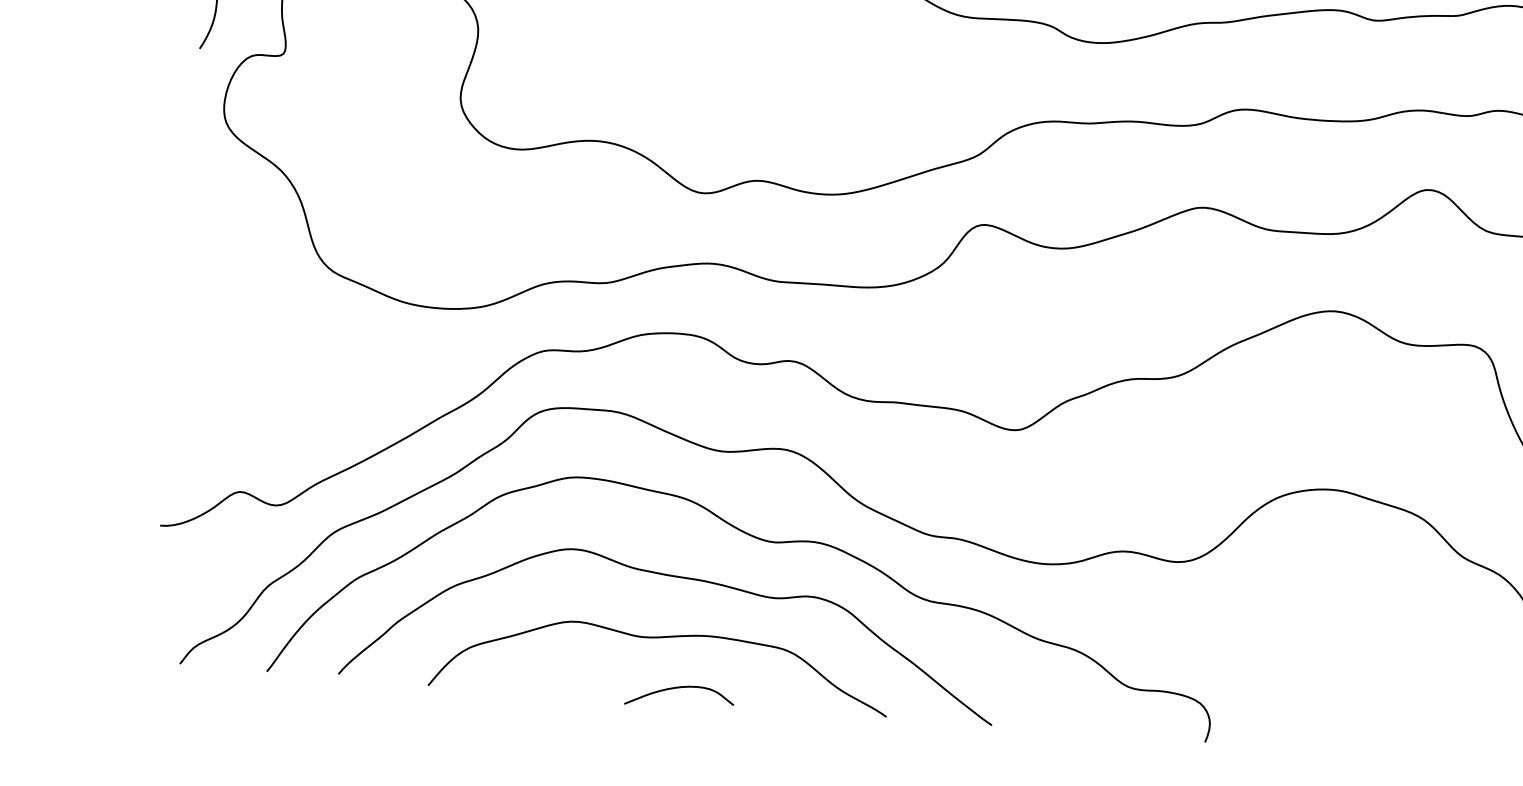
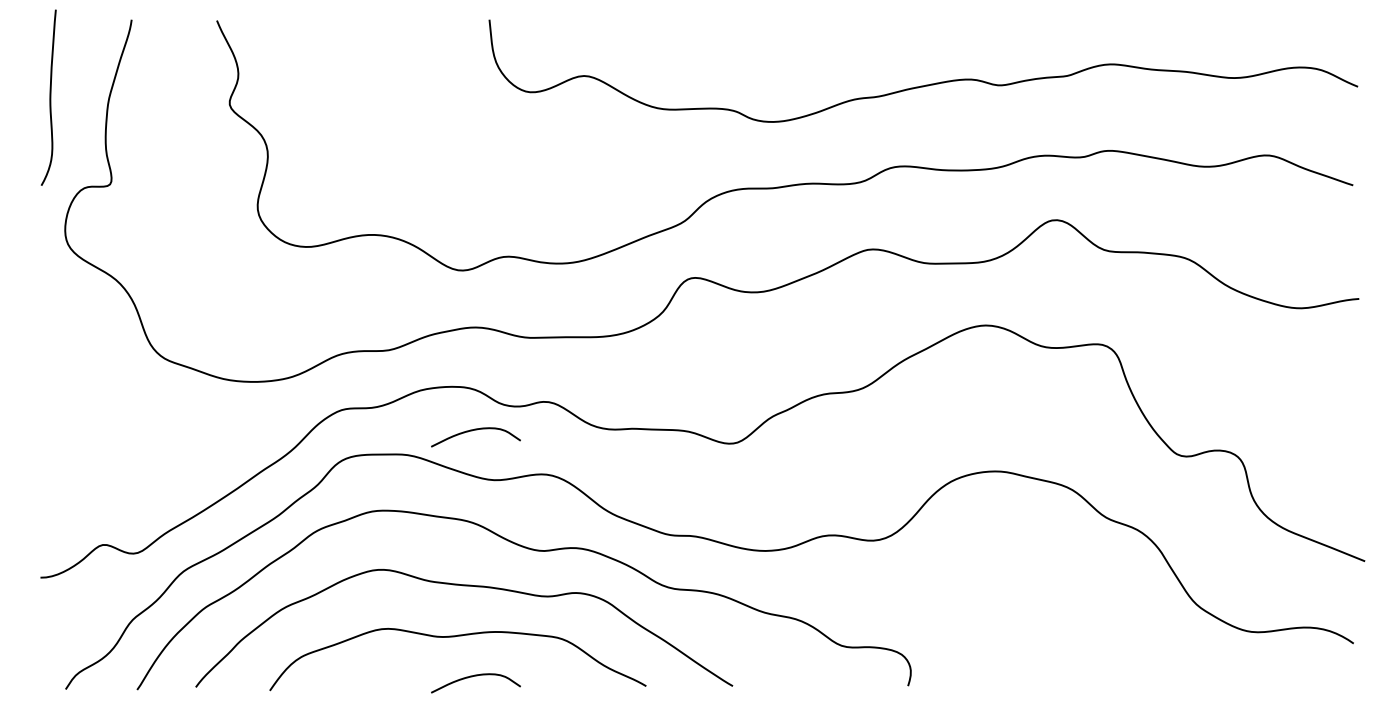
curve: (700, 390) -> (472, 431), added

